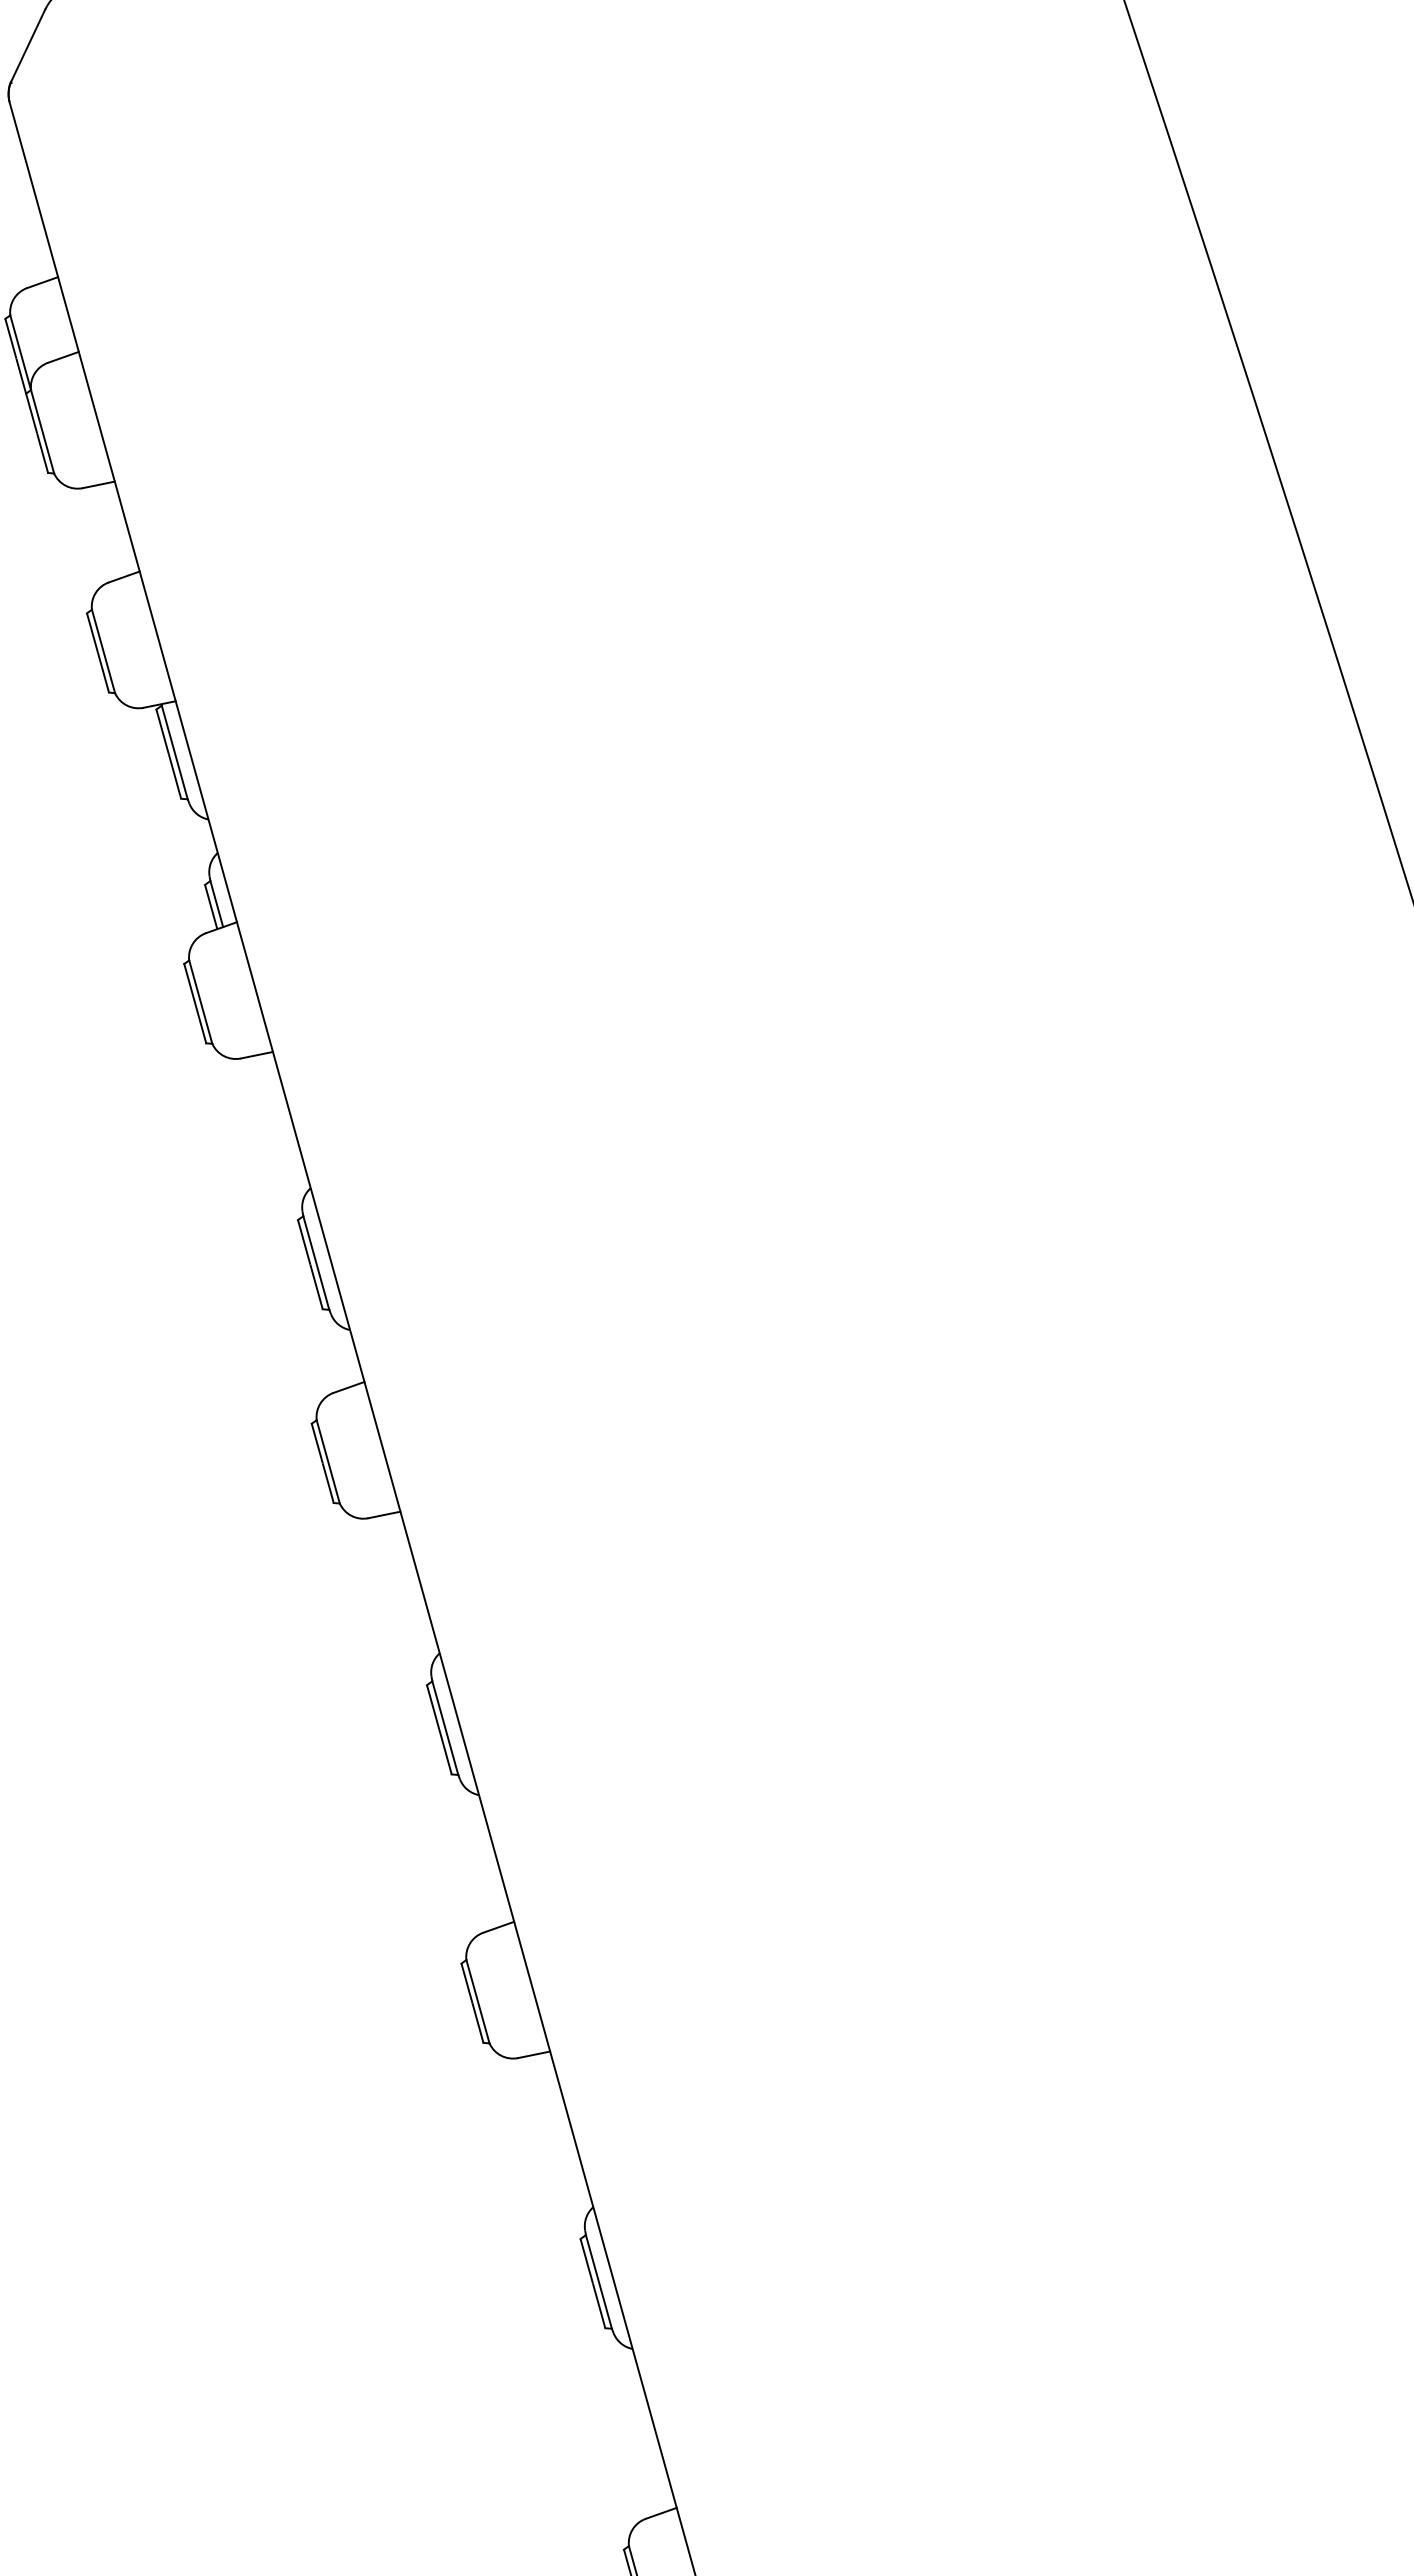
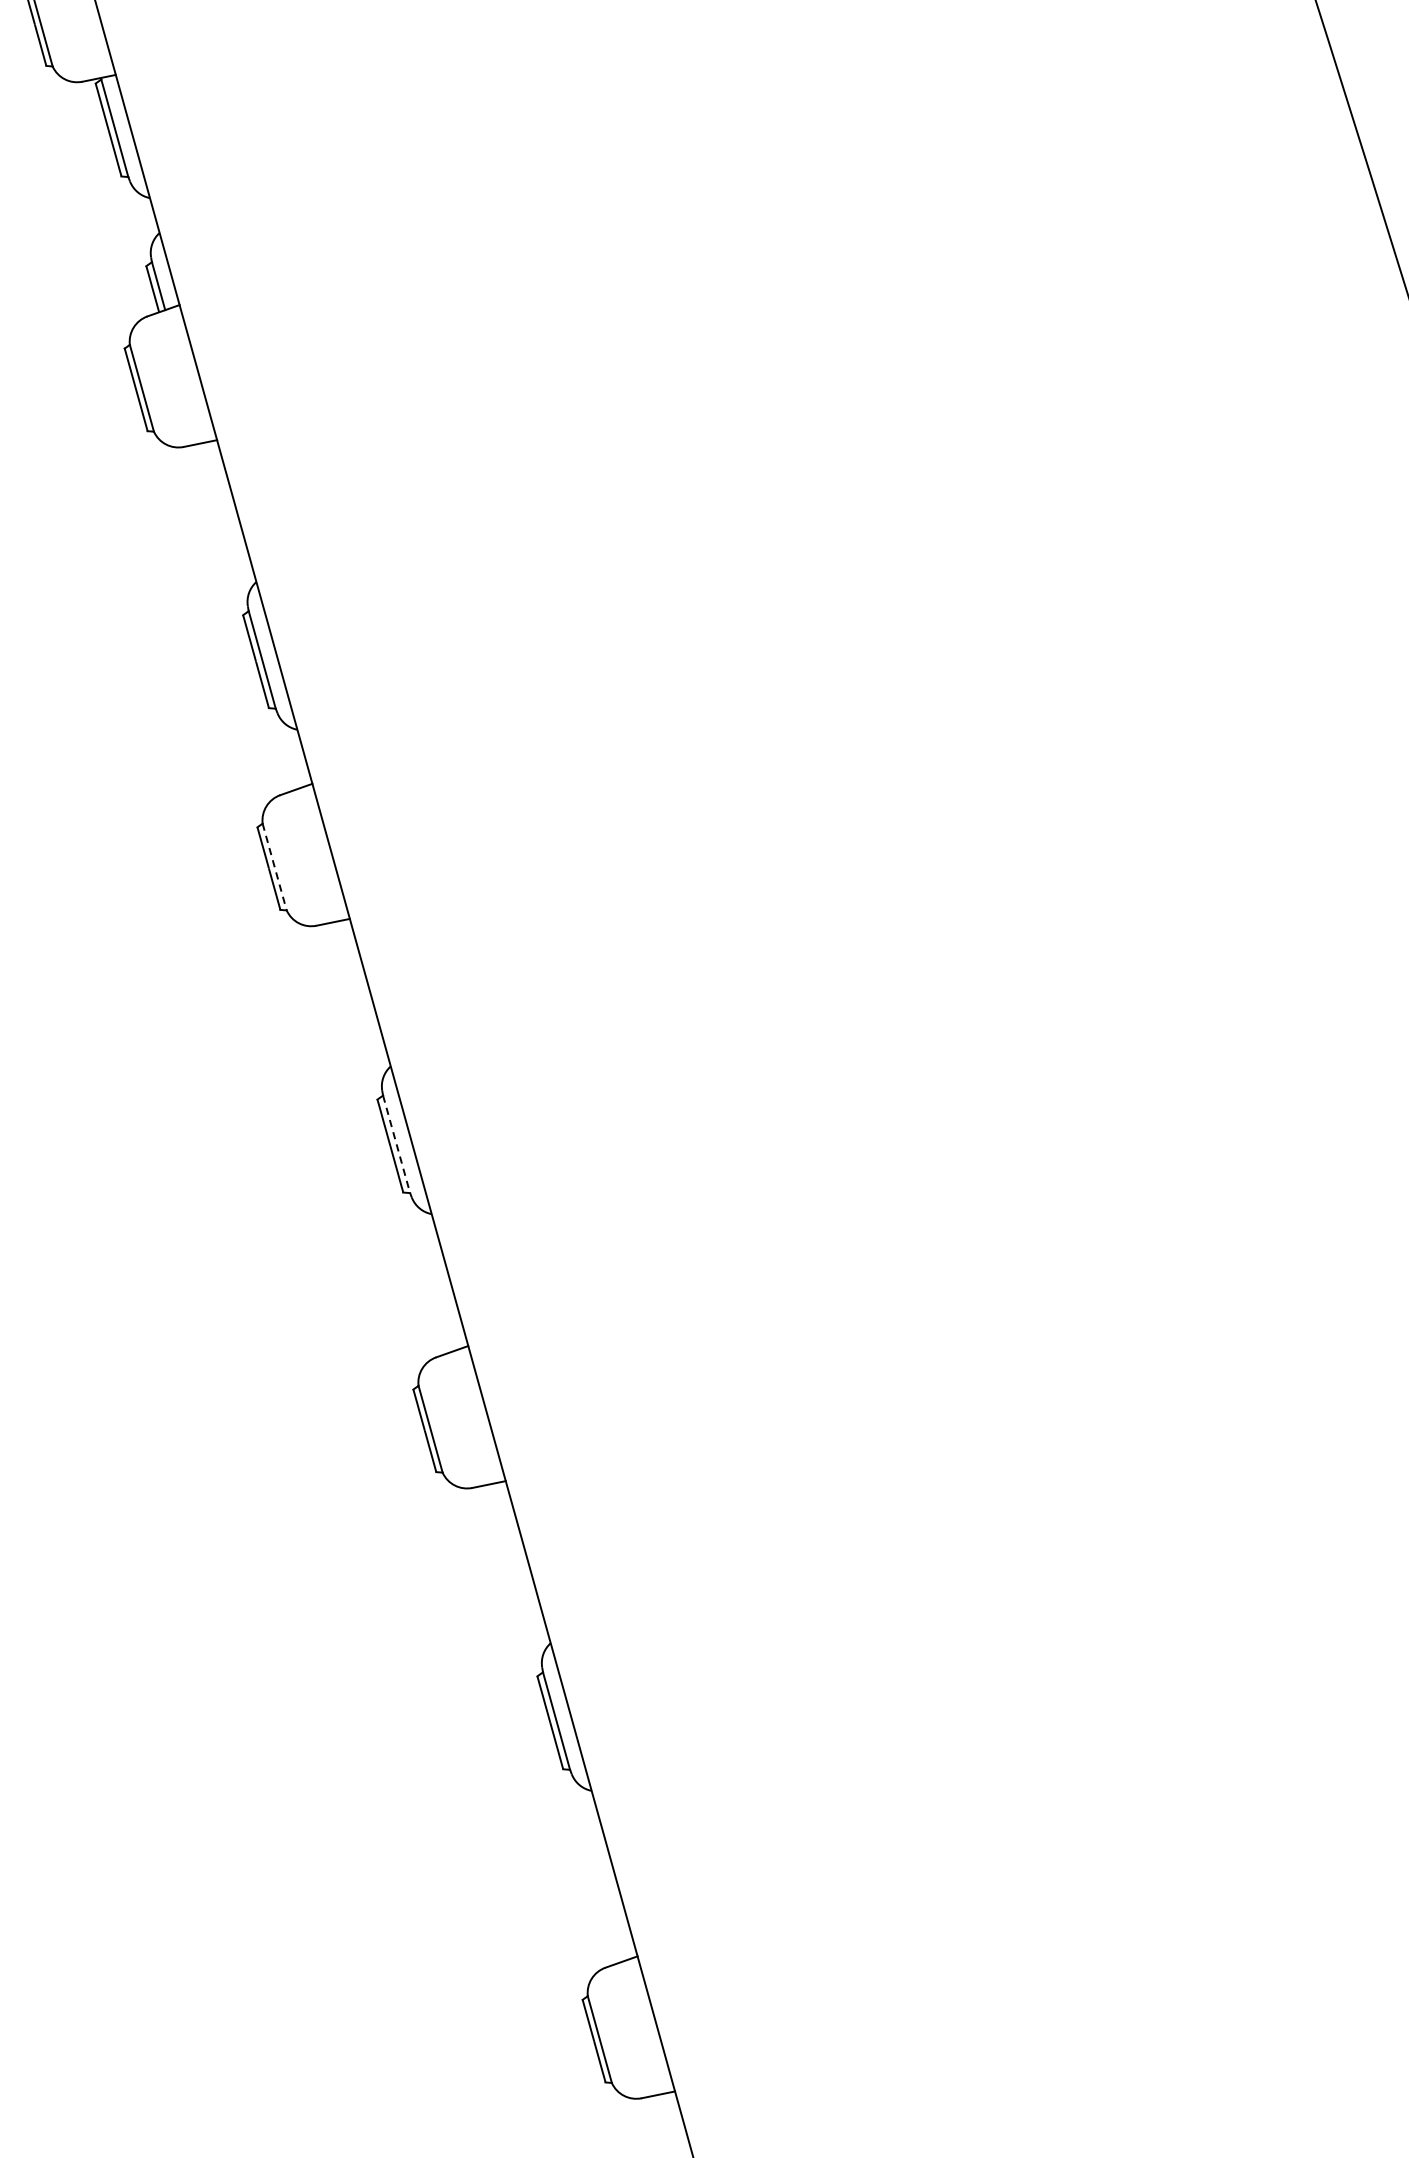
line: (328, 1462) -> (274, 867), solid -> dashed
line: (445, 1728) -> (396, 1144), solid -> dashed

